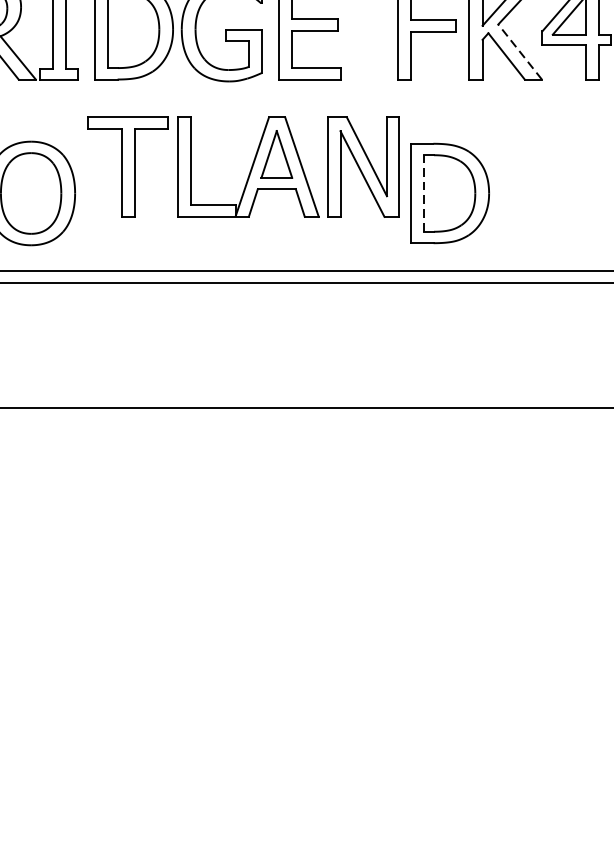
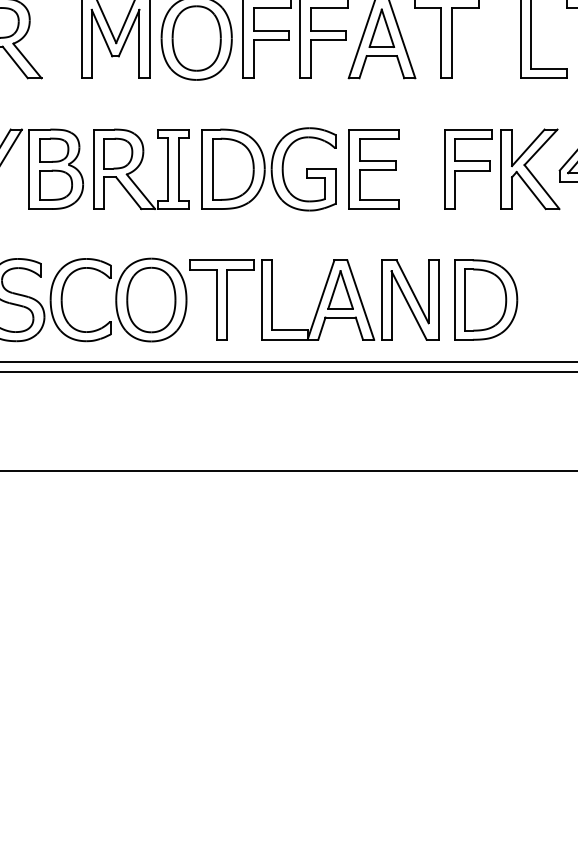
line: (519, 51) -> (541, 186), dashed -> solid
part: (244, 166) -> (314, 299), moved
line: (424, 194) -> (465, 300), dashed -> solid

